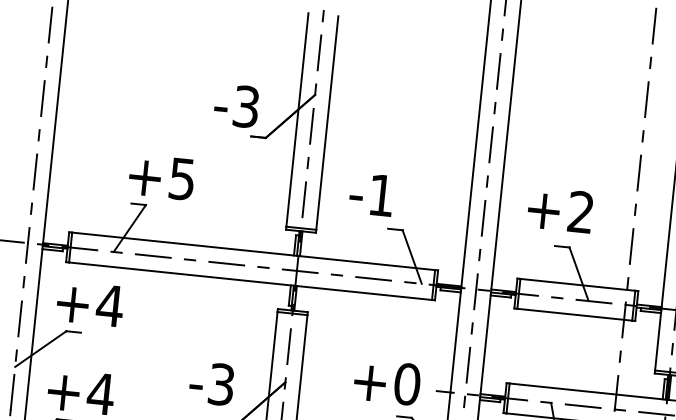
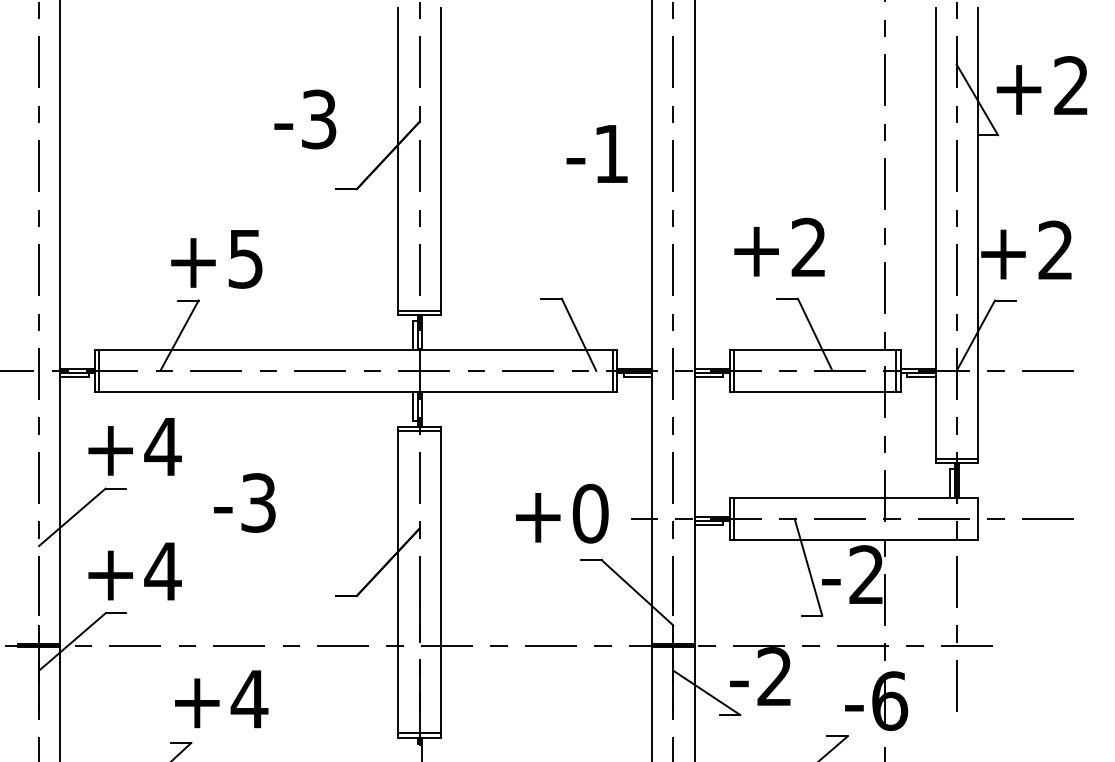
text: (236, 105) -> (305, 119), moved
text: (371, 194) -> (596, 153), moved
text: (211, 383) -> (244, 502), moved

